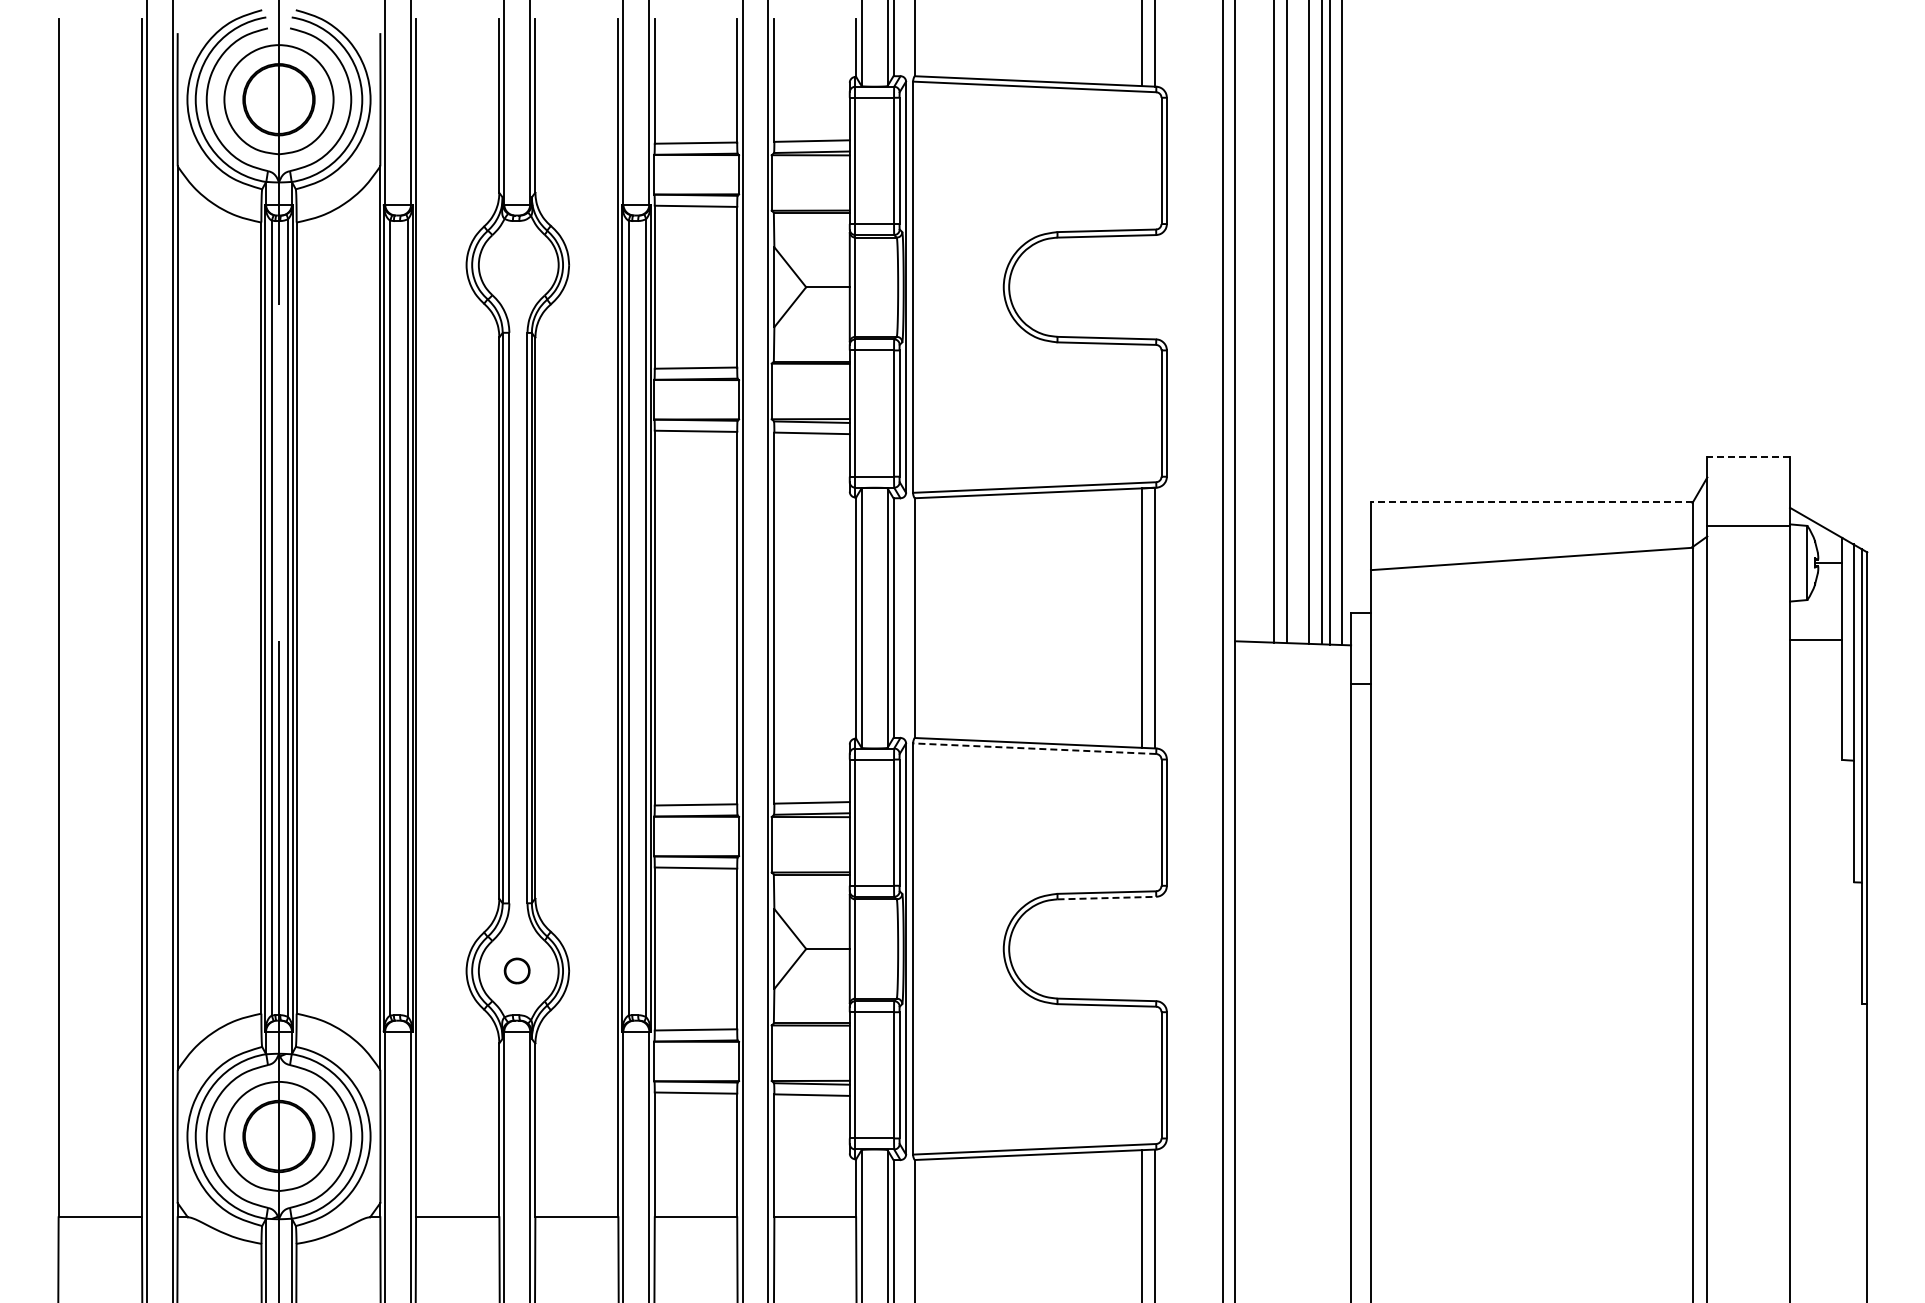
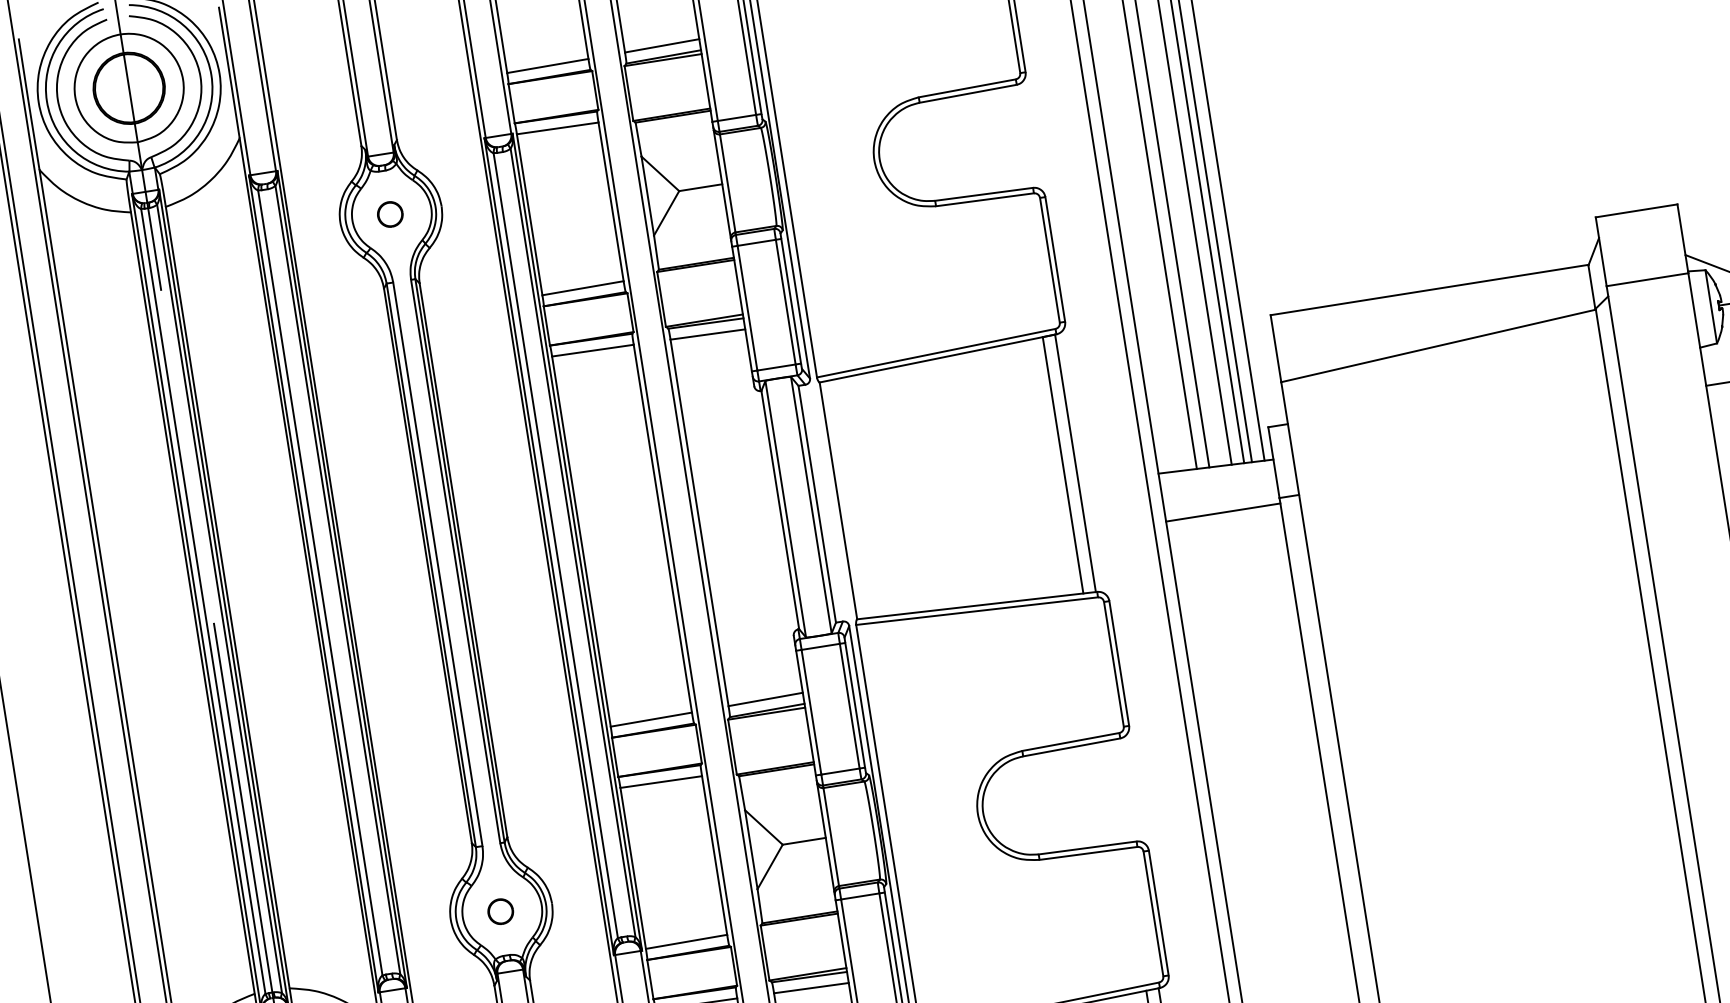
part: (516, 264) -> (389, 213), added
line: (1748, 456) -> (1636, 210), dashed -> solid
line: (1531, 502) -> (1429, 290), dashed -> solid
line: (1293, 689) -> (1223, 512), added
line: (1034, 748) -> (976, 610), dashed -> solid
line: (1107, 898) -> (1072, 747), dashed -> solid

